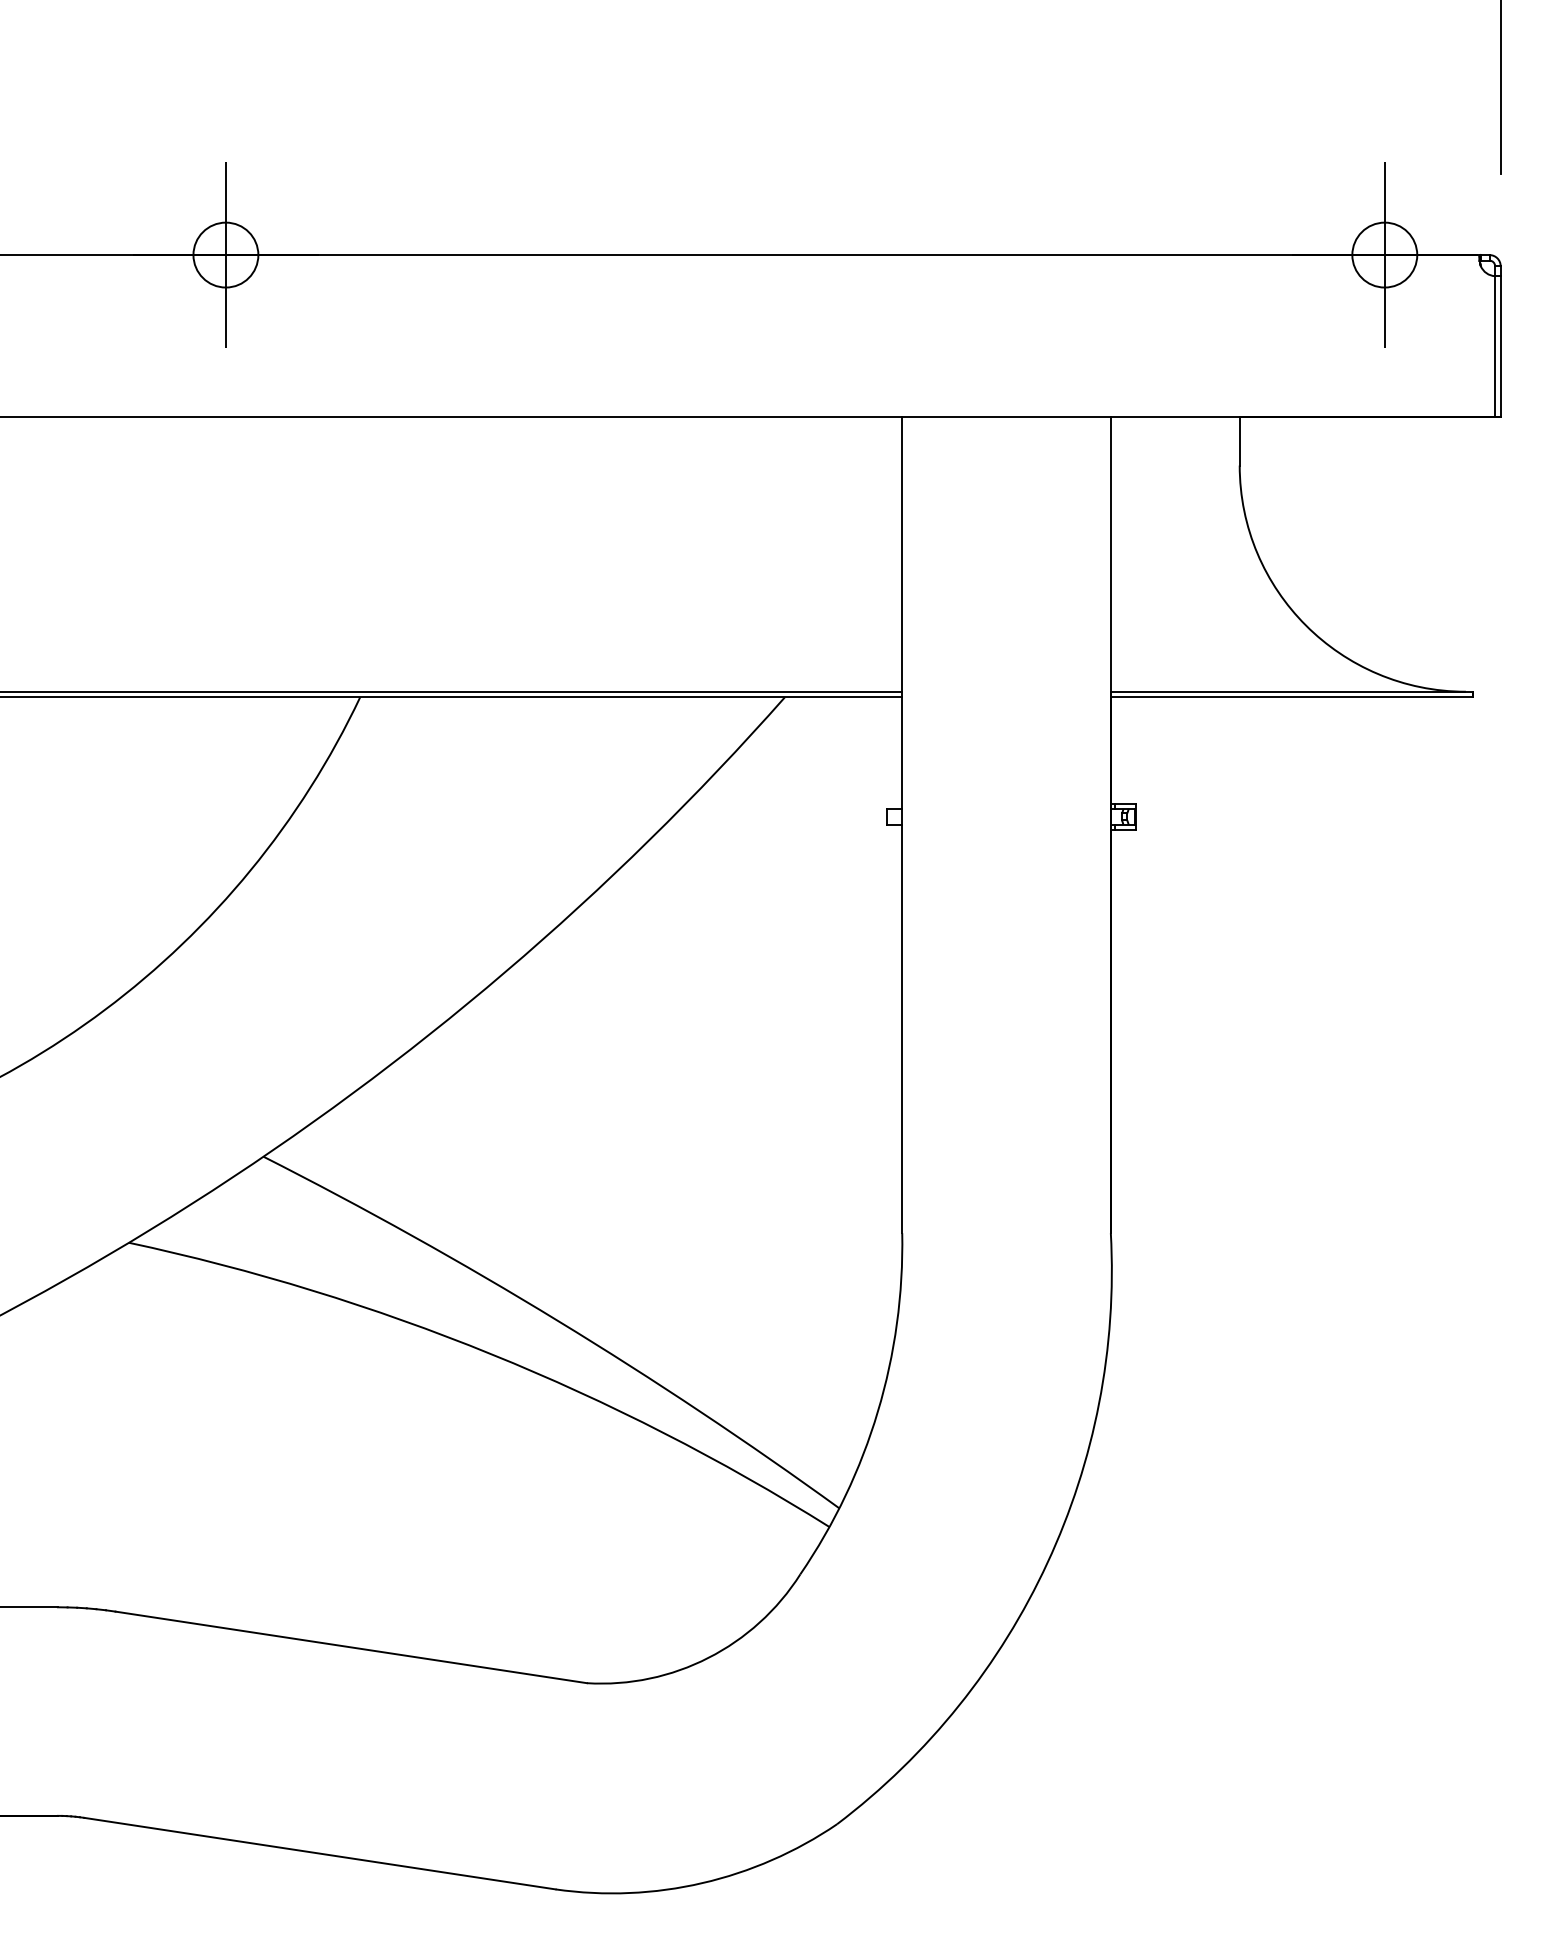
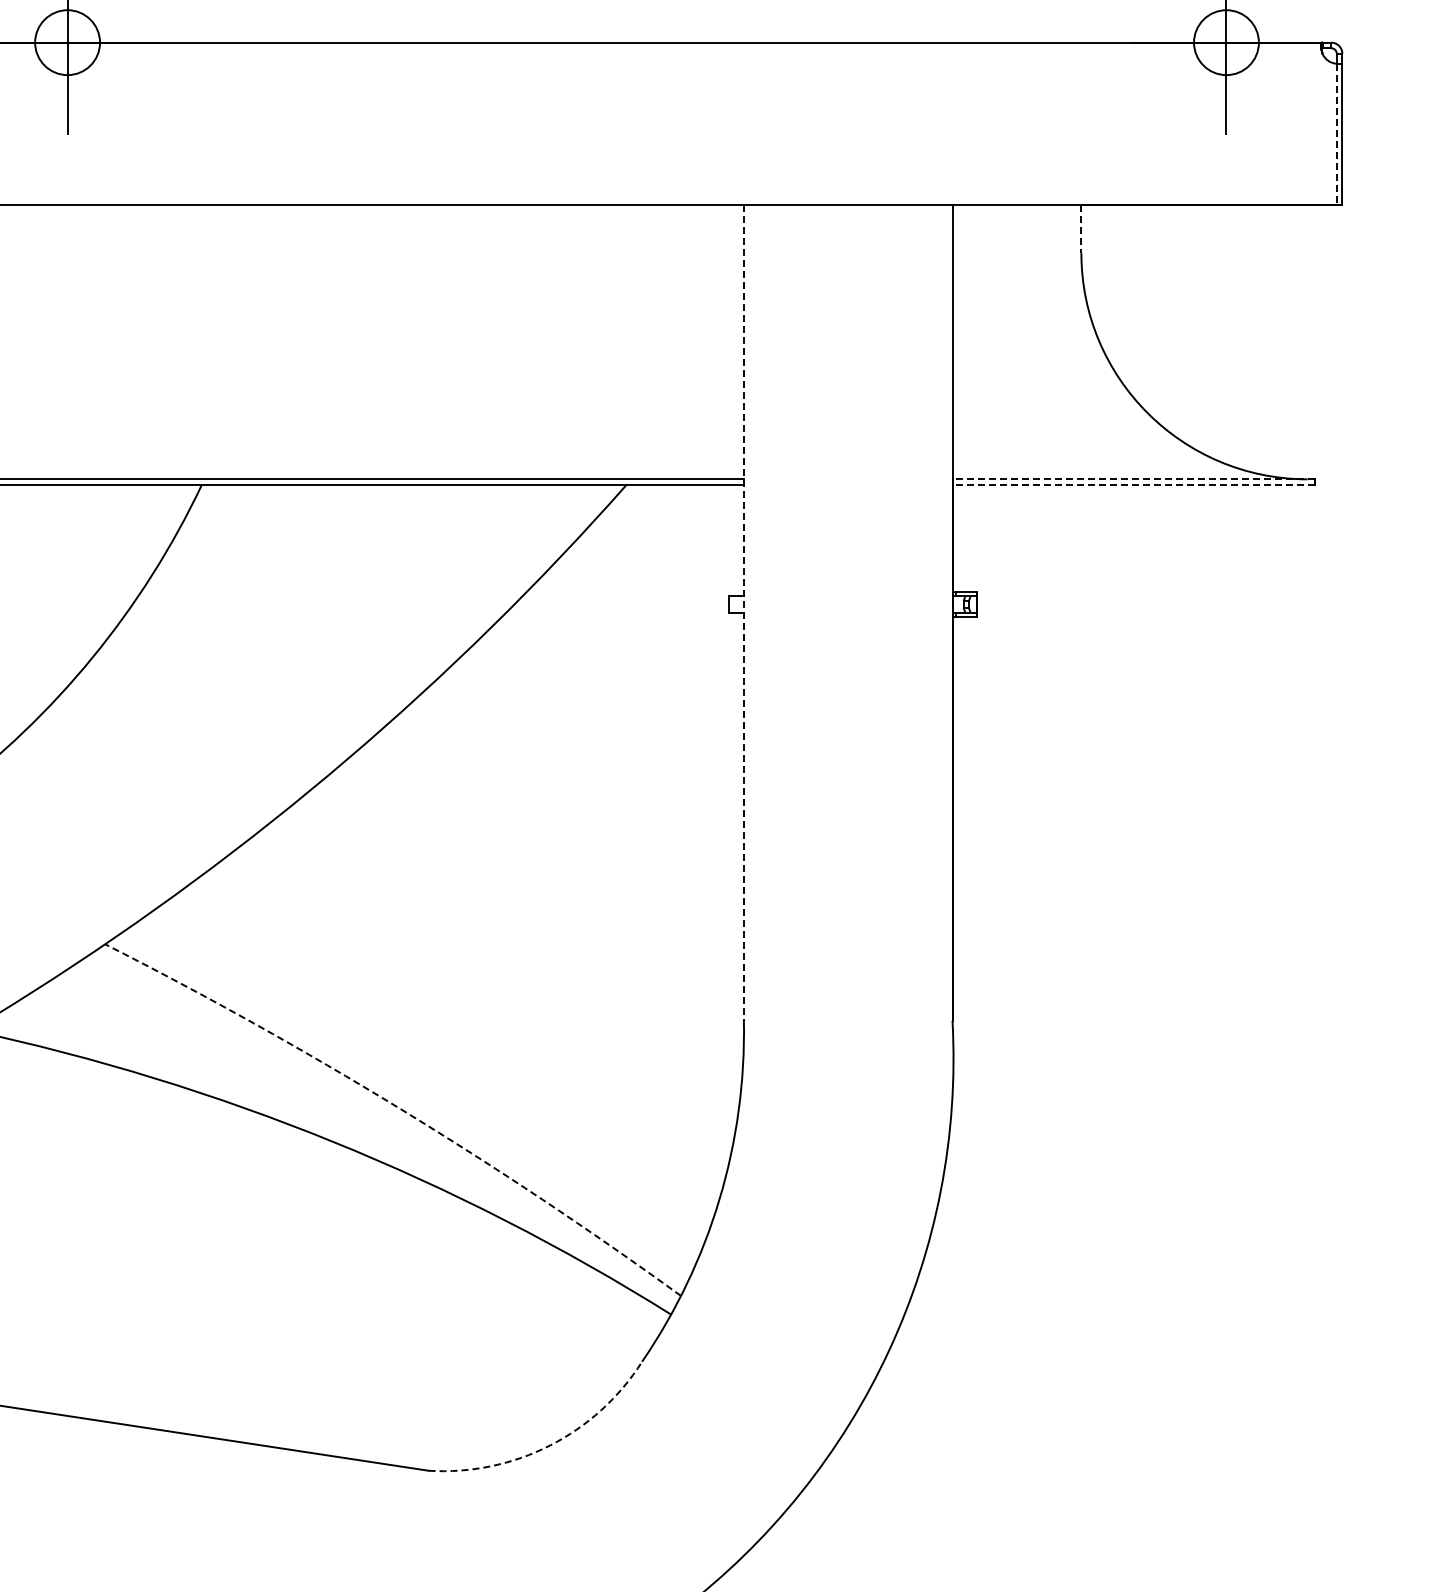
line: (1495, 346) -> (1337, 134), solid -> dashed
line: (1239, 441) -> (1081, 229), solid -> dashed
line: (1291, 691) -> (1133, 479), solid -> dashed
line: (1291, 697) -> (1133, 485), solid -> dashed
line: (902, 825) -> (744, 613), solid -> dashed
arc: (558, 1321) -> (400, 1109), solid -> dashed
arc: (708, 1657) -> (550, 1445), solid -> dashed

